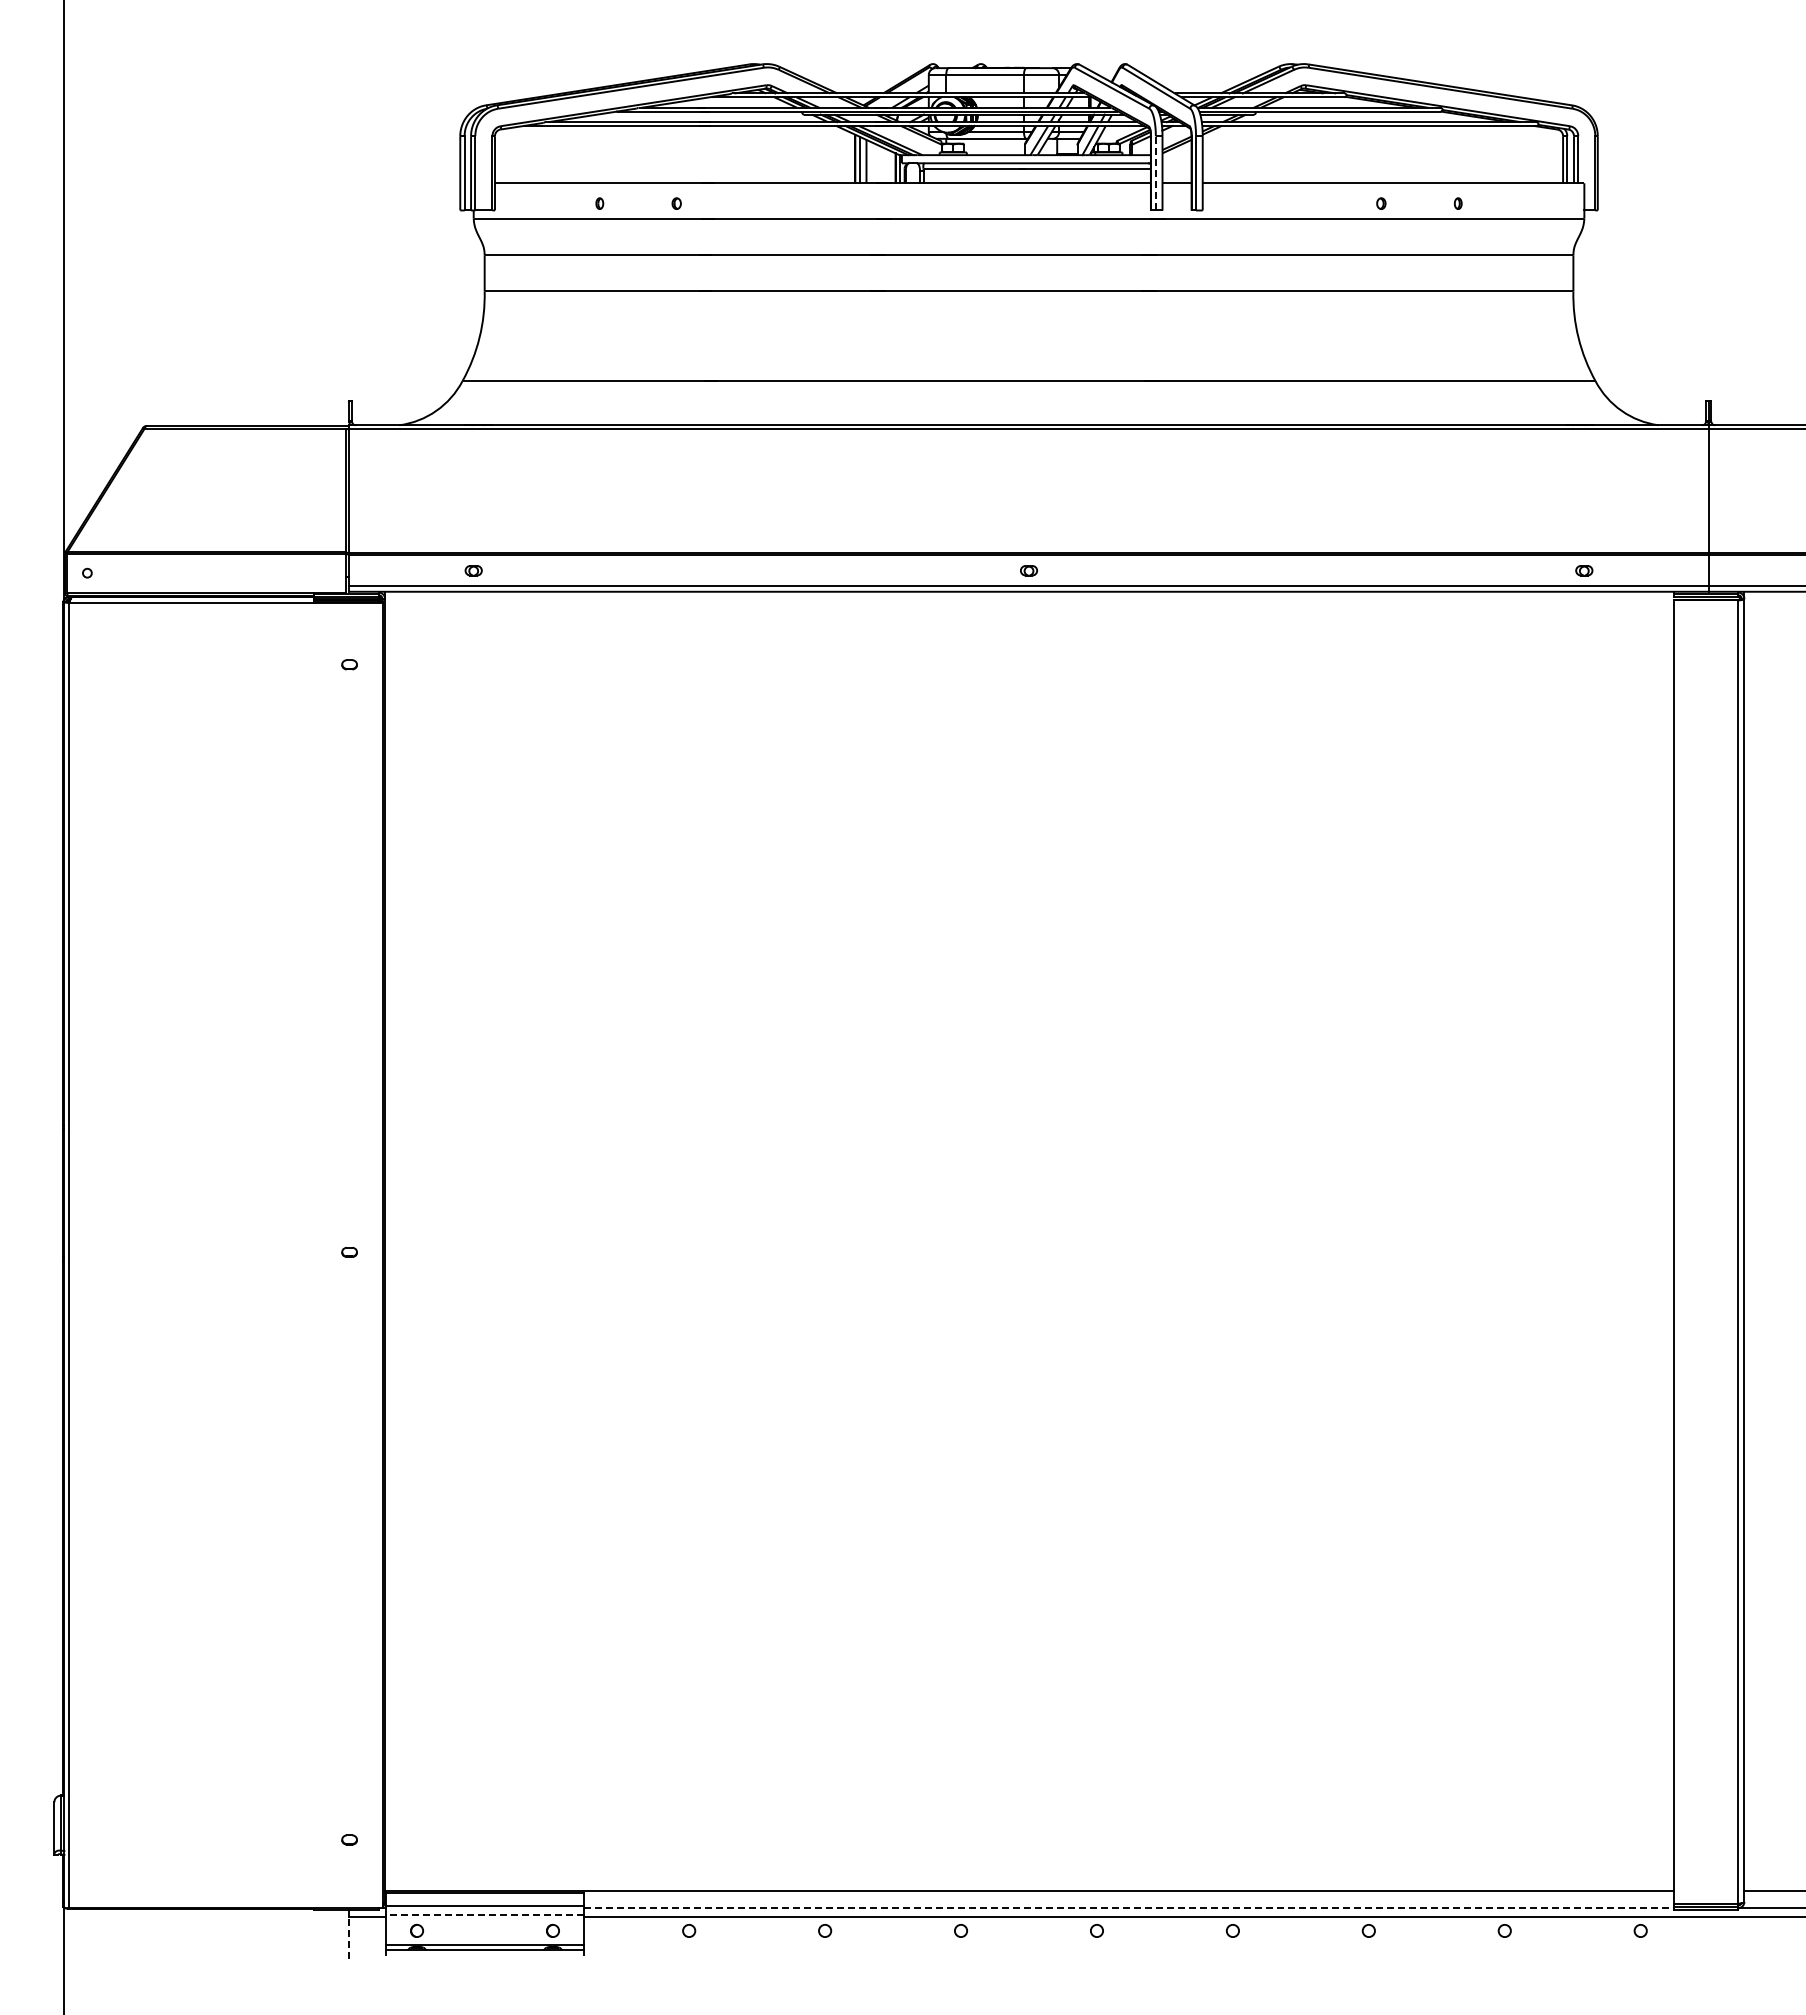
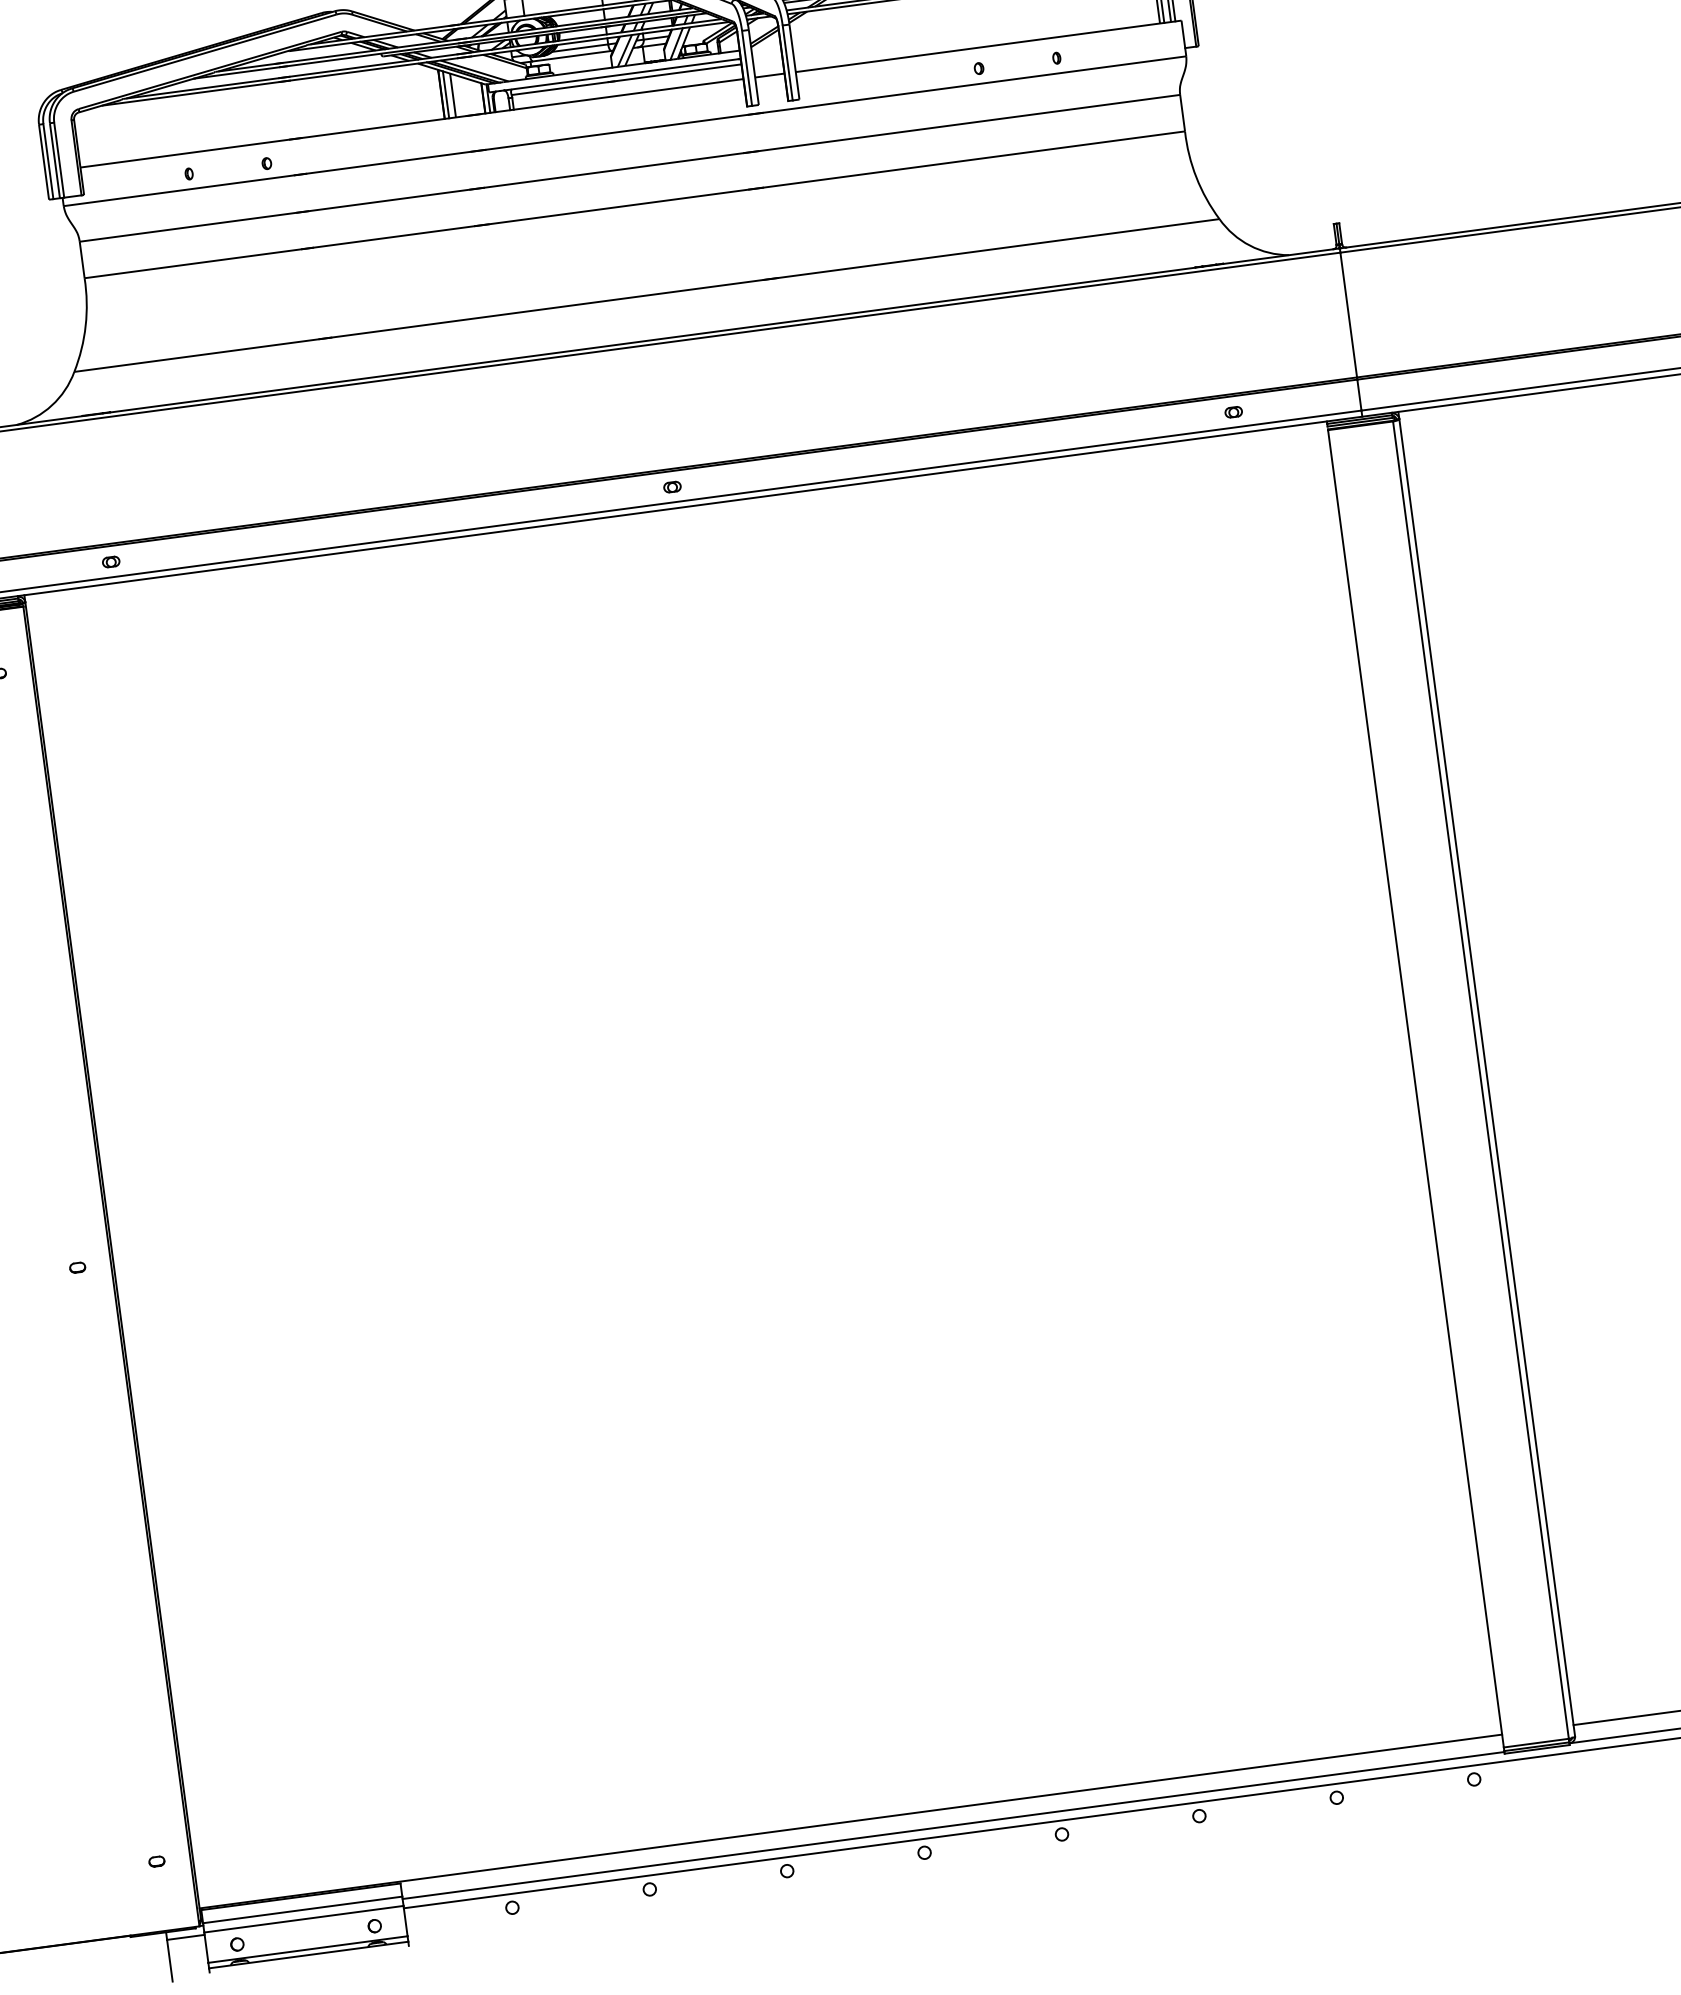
line: (1155, 172) -> (746, 67), dashed -> solid
line: (1129, 1908) -> (954, 1825), dashed -> solid
line: (485, 1915) -> (304, 1919), dashed -> solid
line: (349, 1938) -> (170, 1961), dashed -> solid

